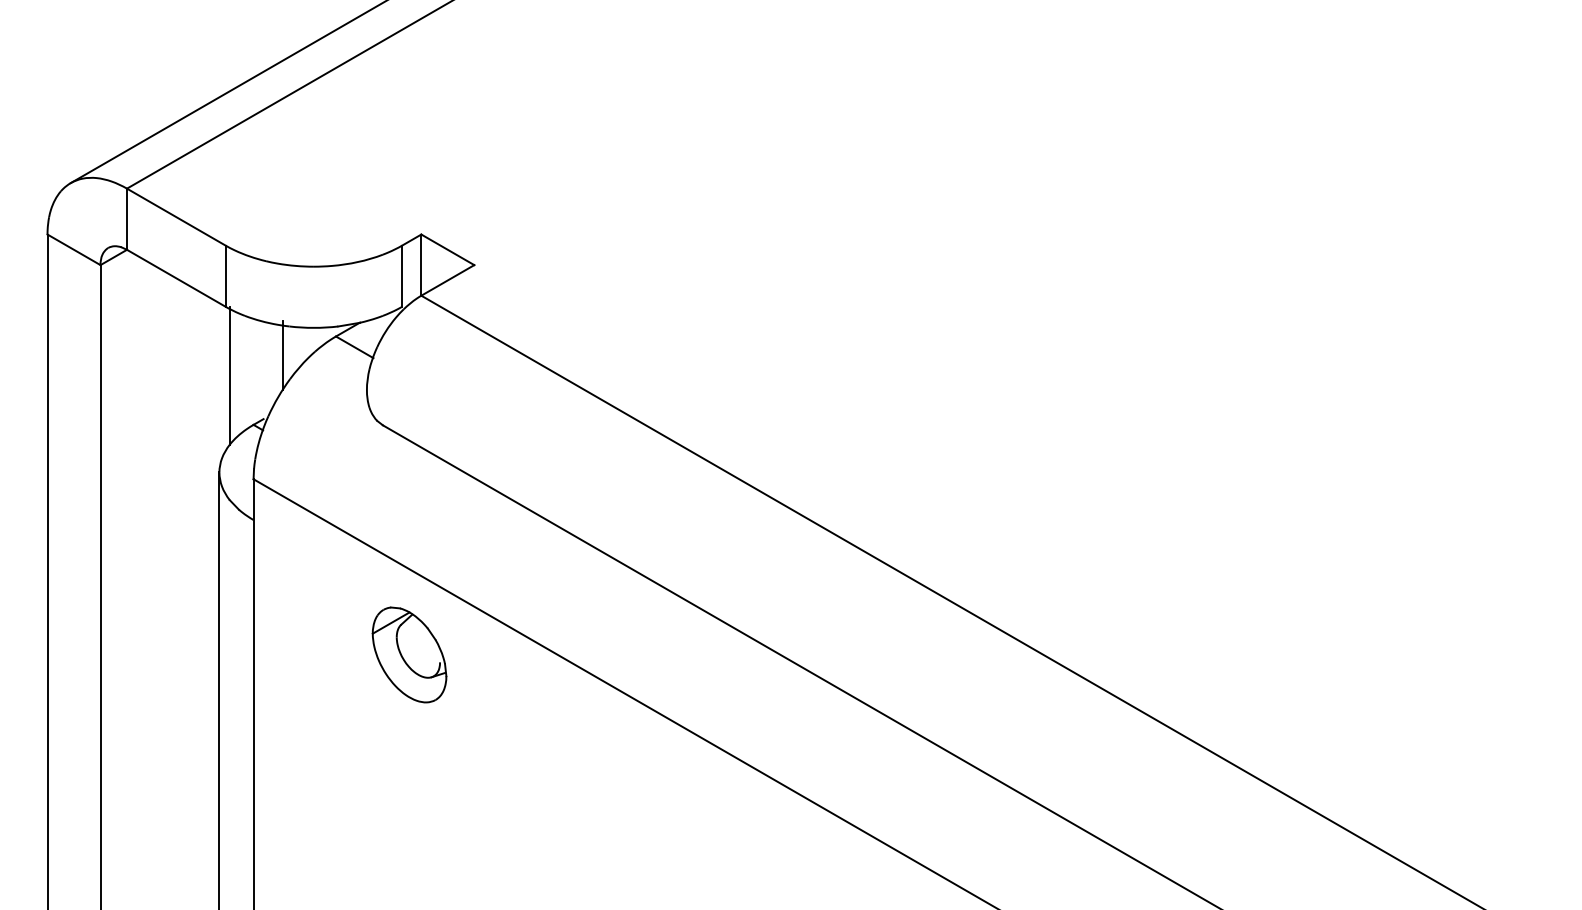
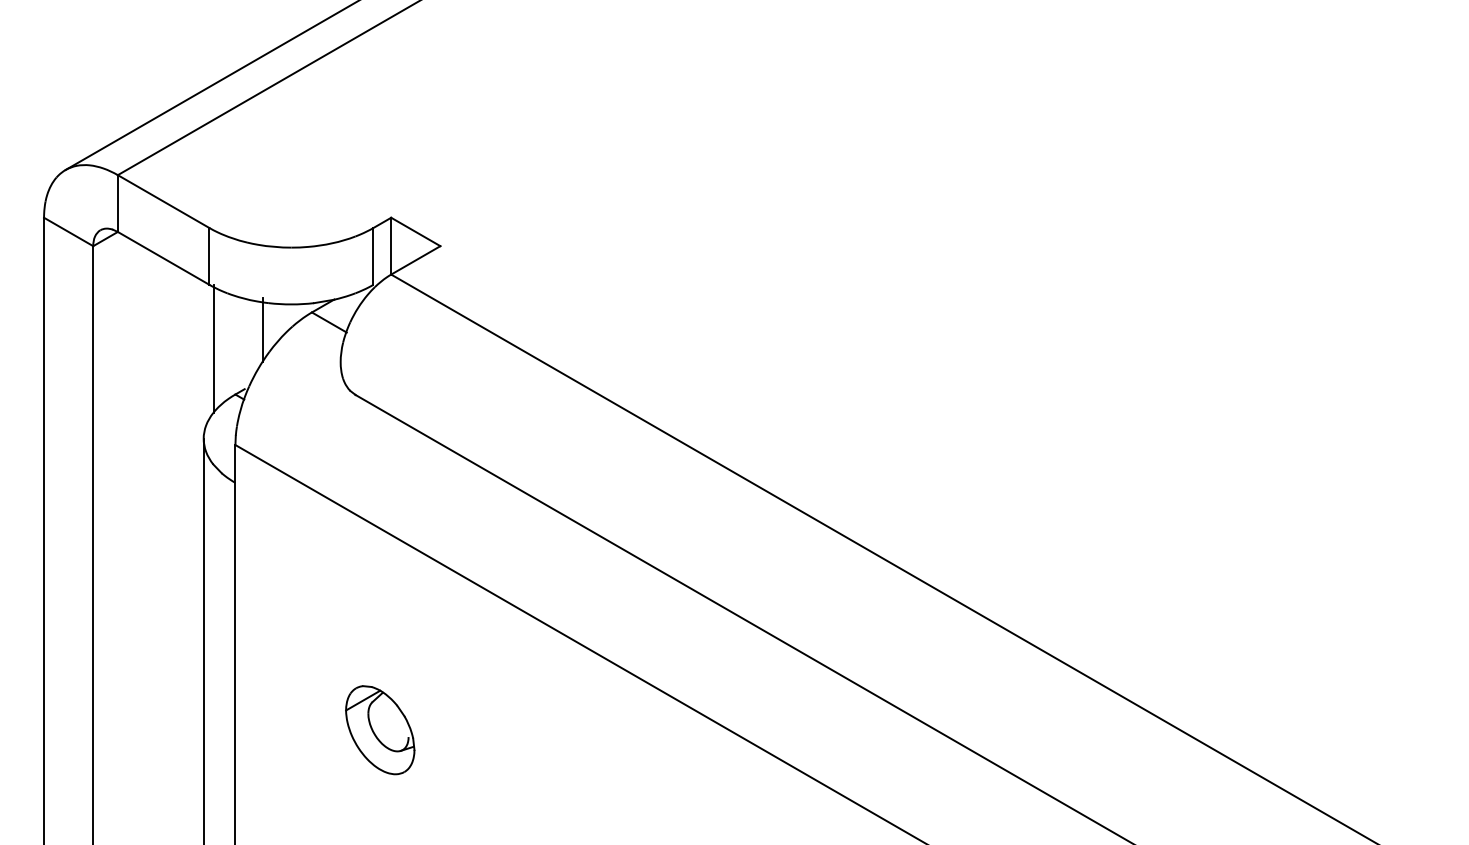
part: (409, 655) -> (380, 730), moved

